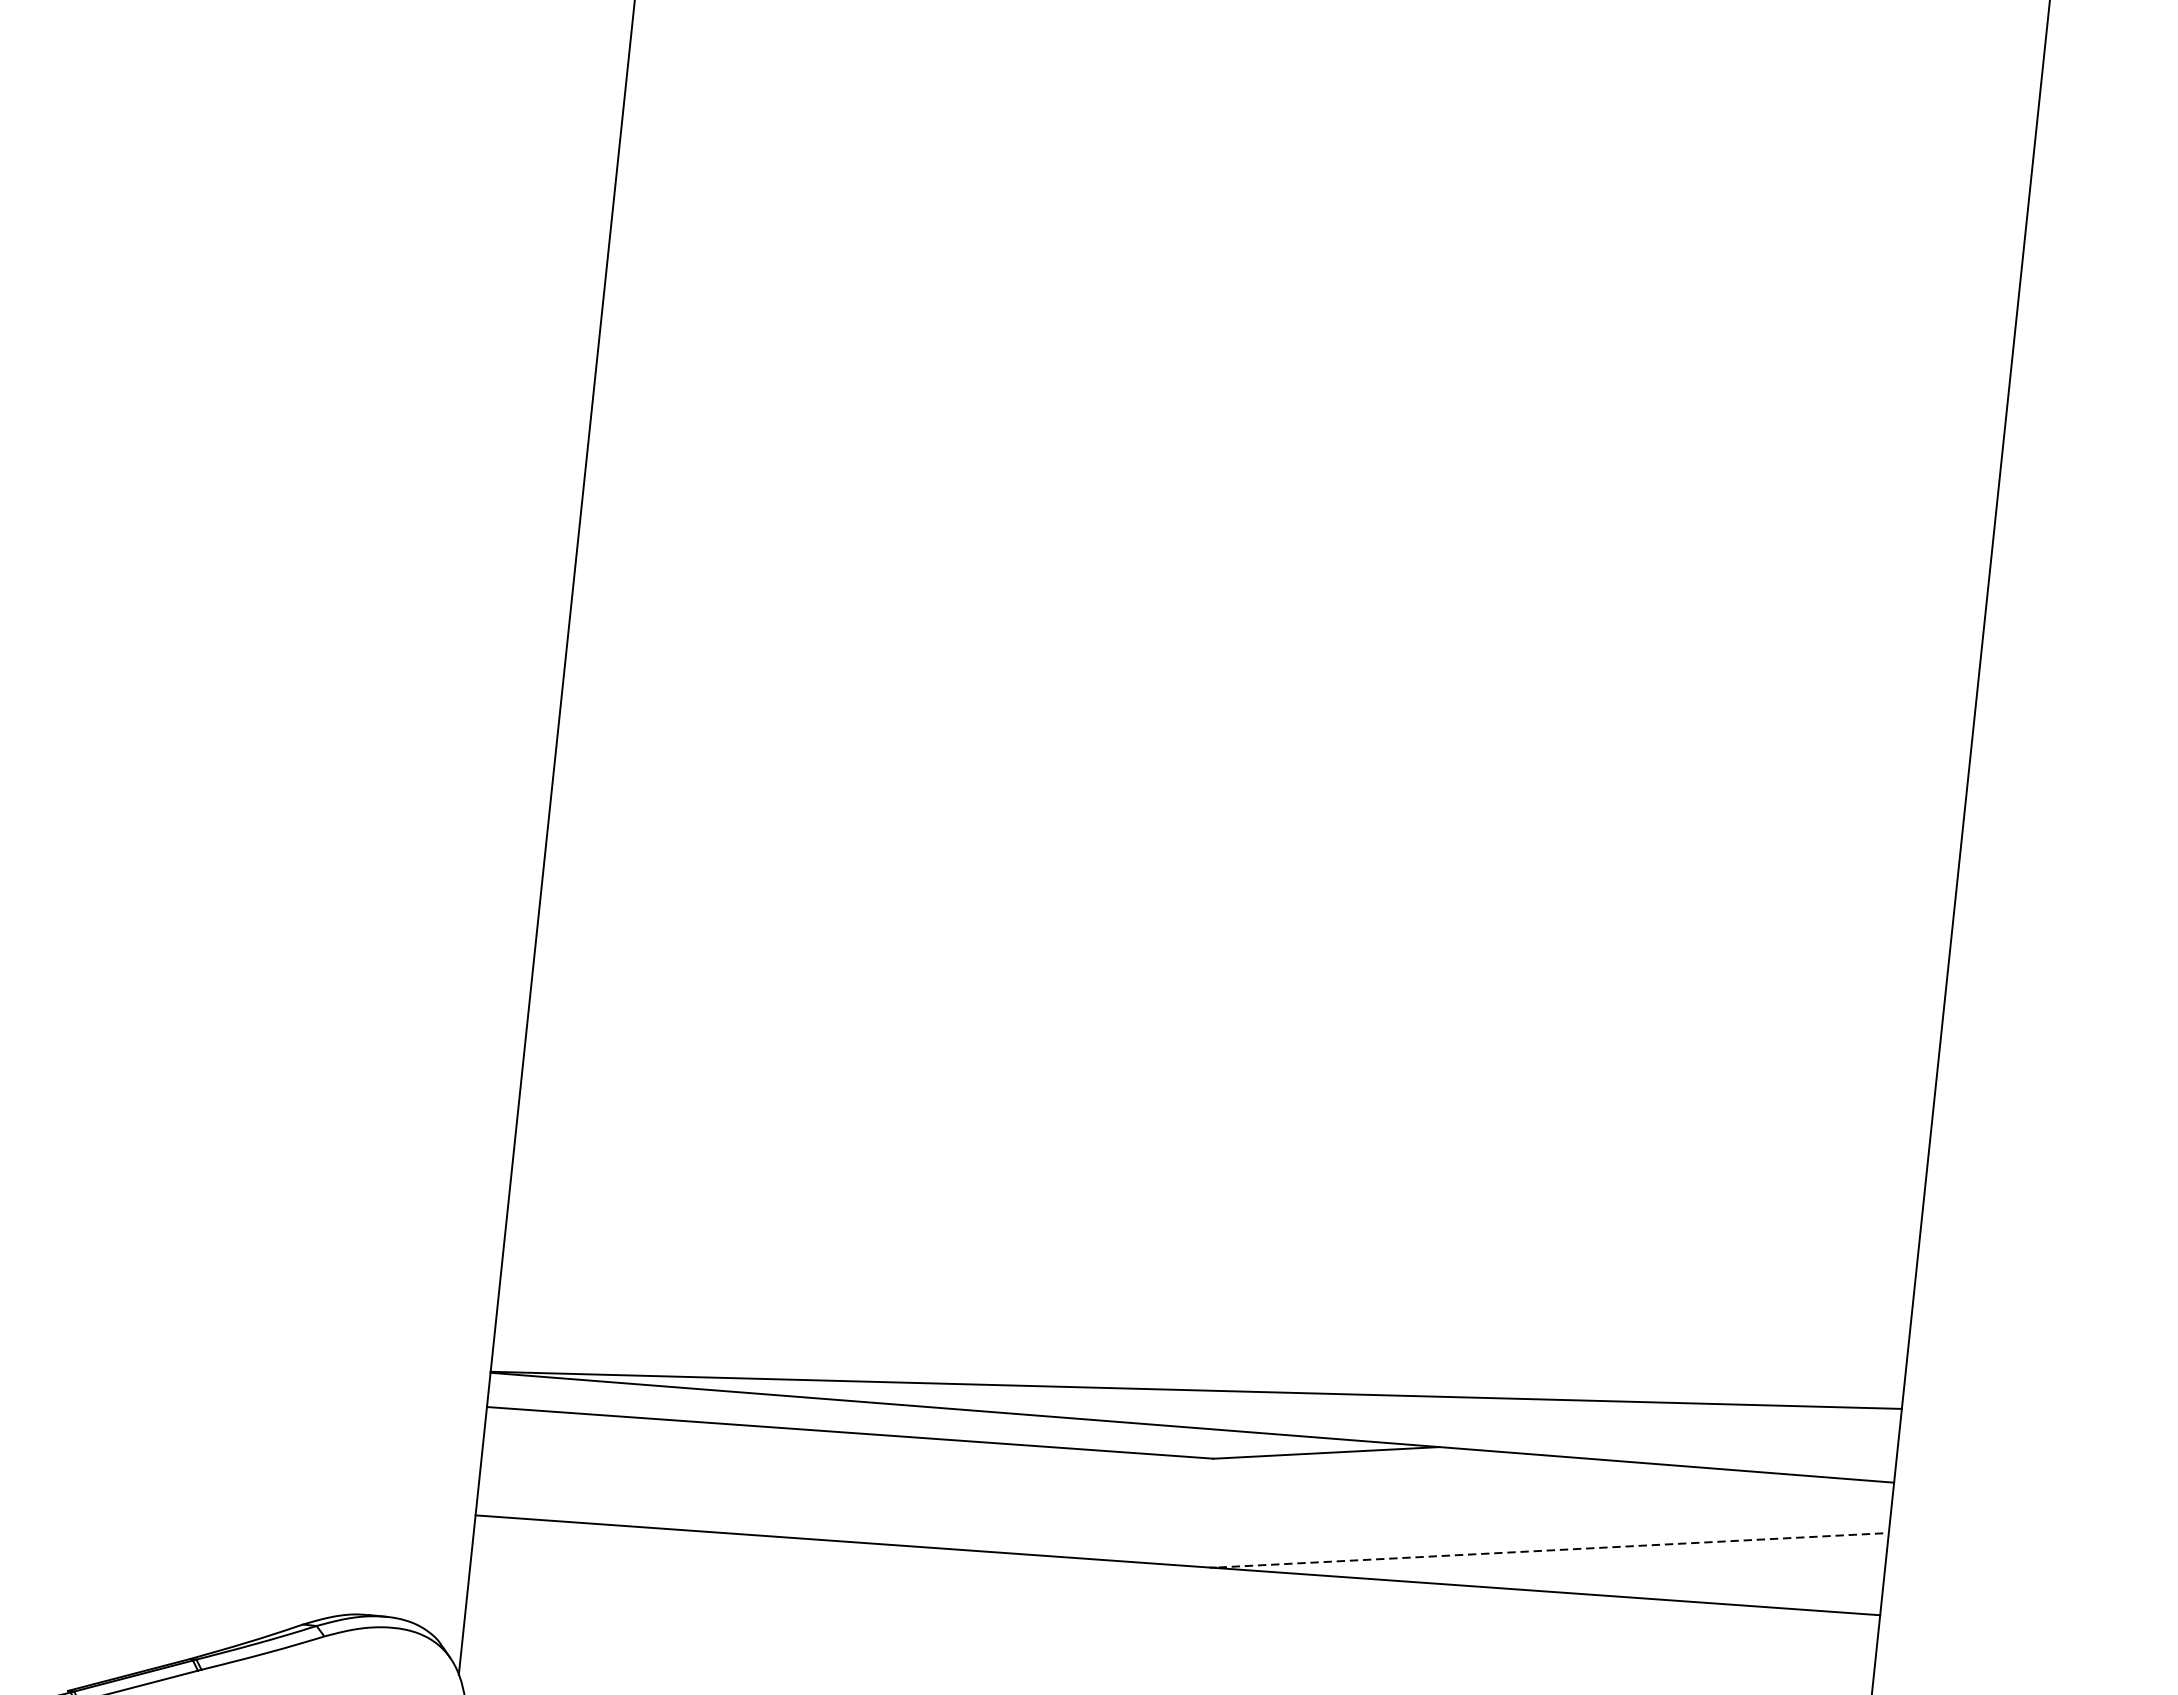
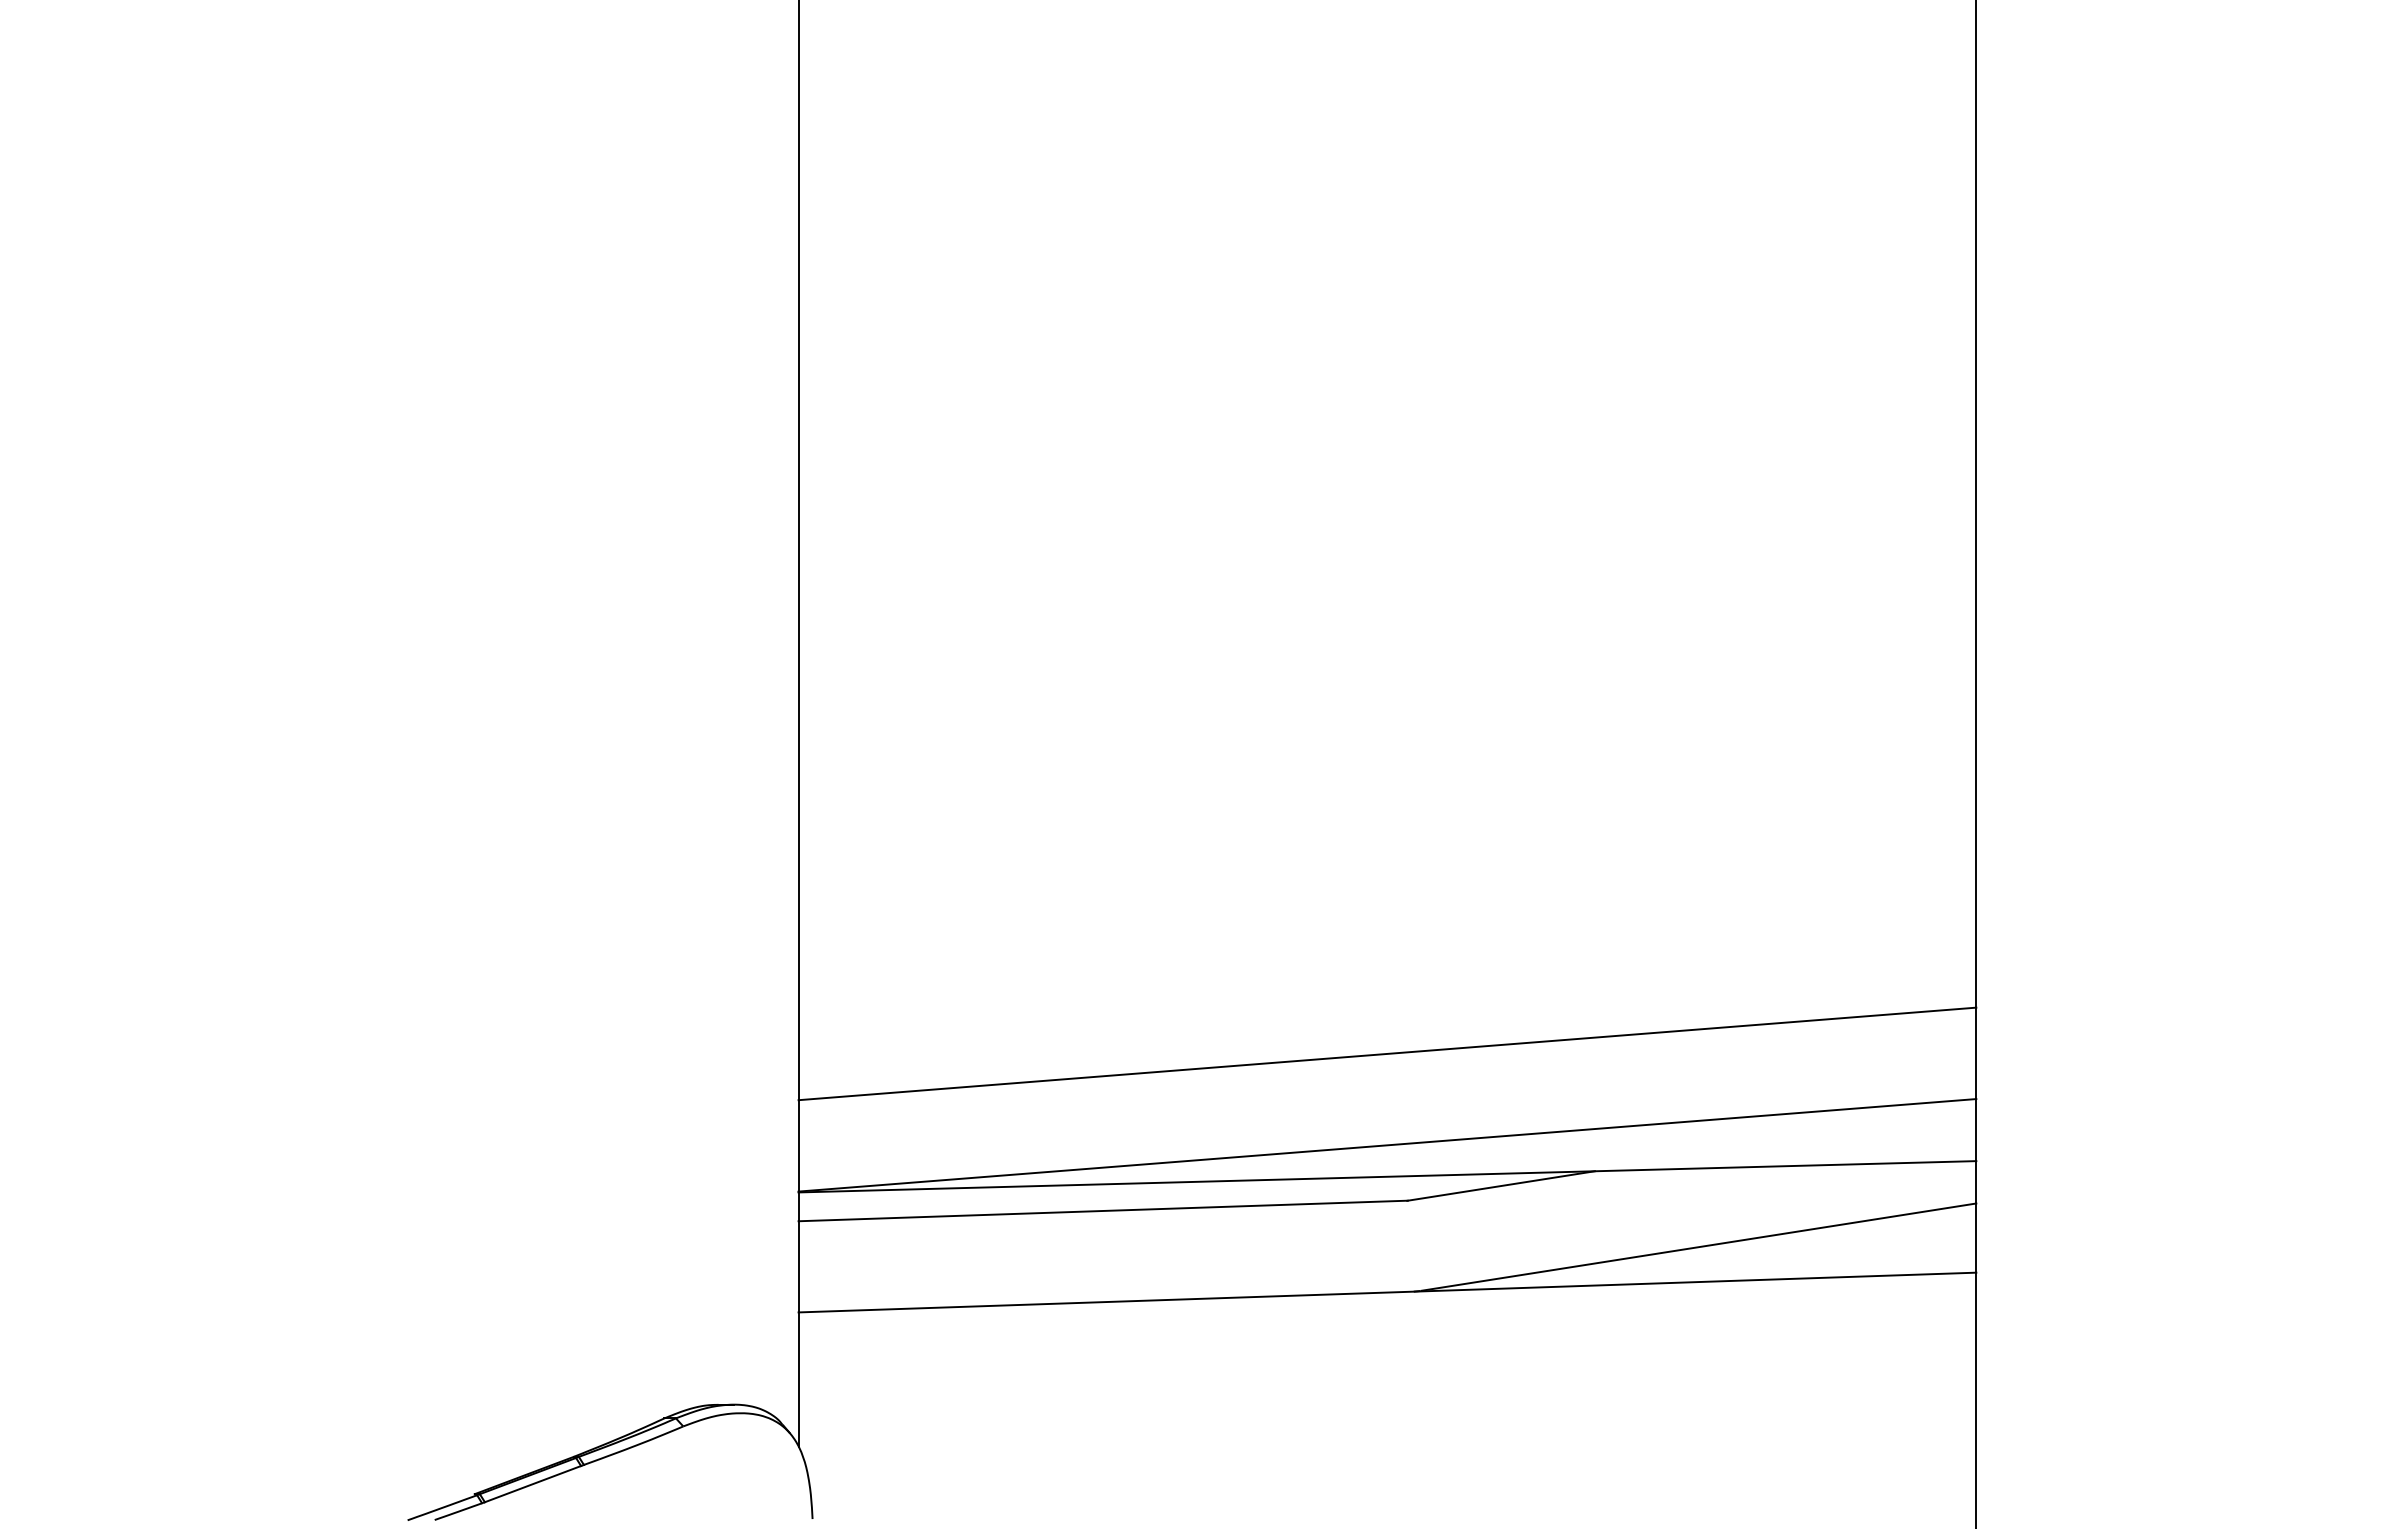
line: (1207, 1281) -> (1387, 1053), added
line: (1553, 1550) -> (1698, 1247), dashed -> solid

